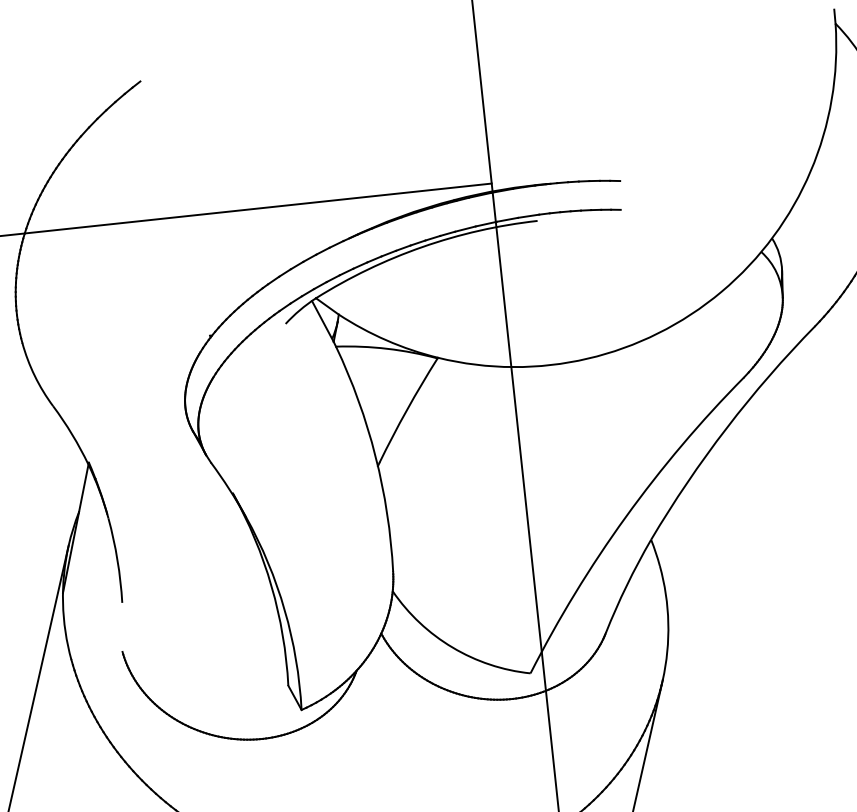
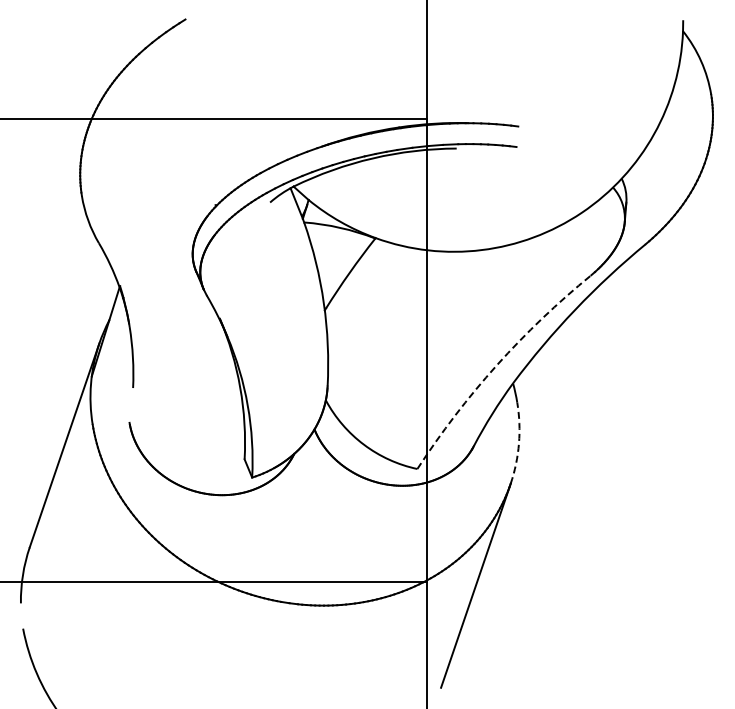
arc: (625, 517) -> (496, 365), solid -> dashed
arc: (667, 622) -> (518, 443), solid -> dashed

